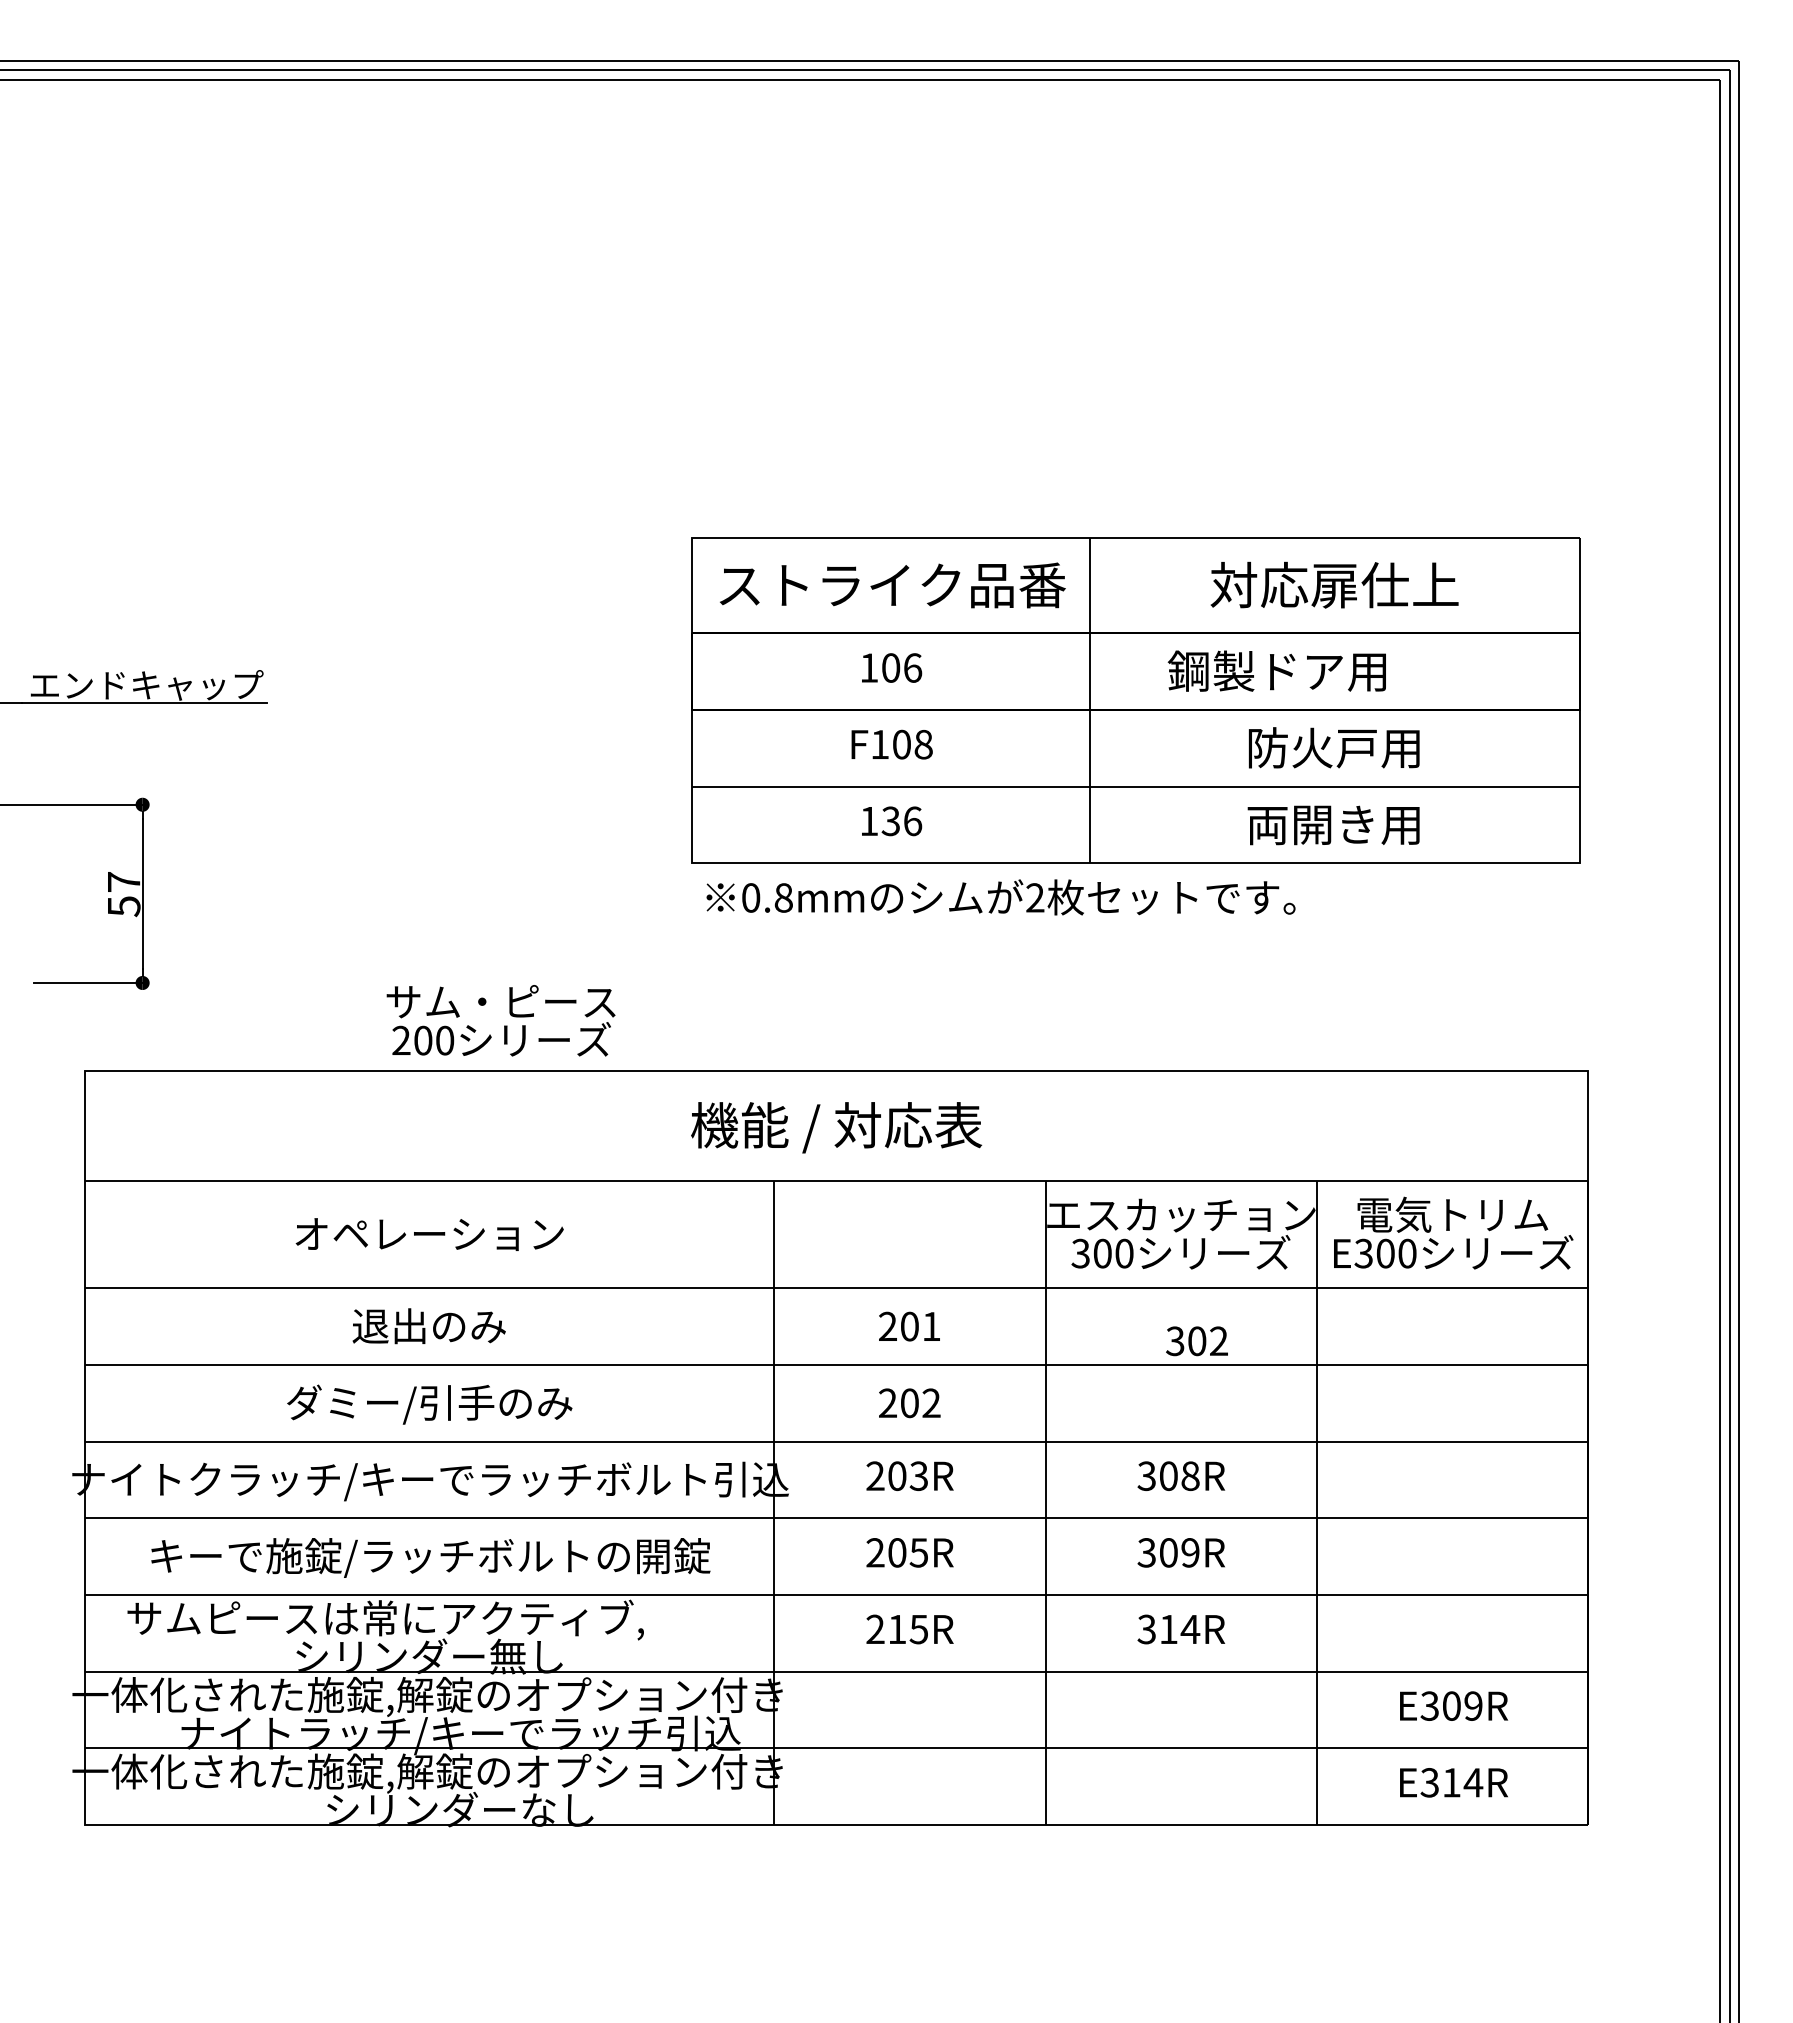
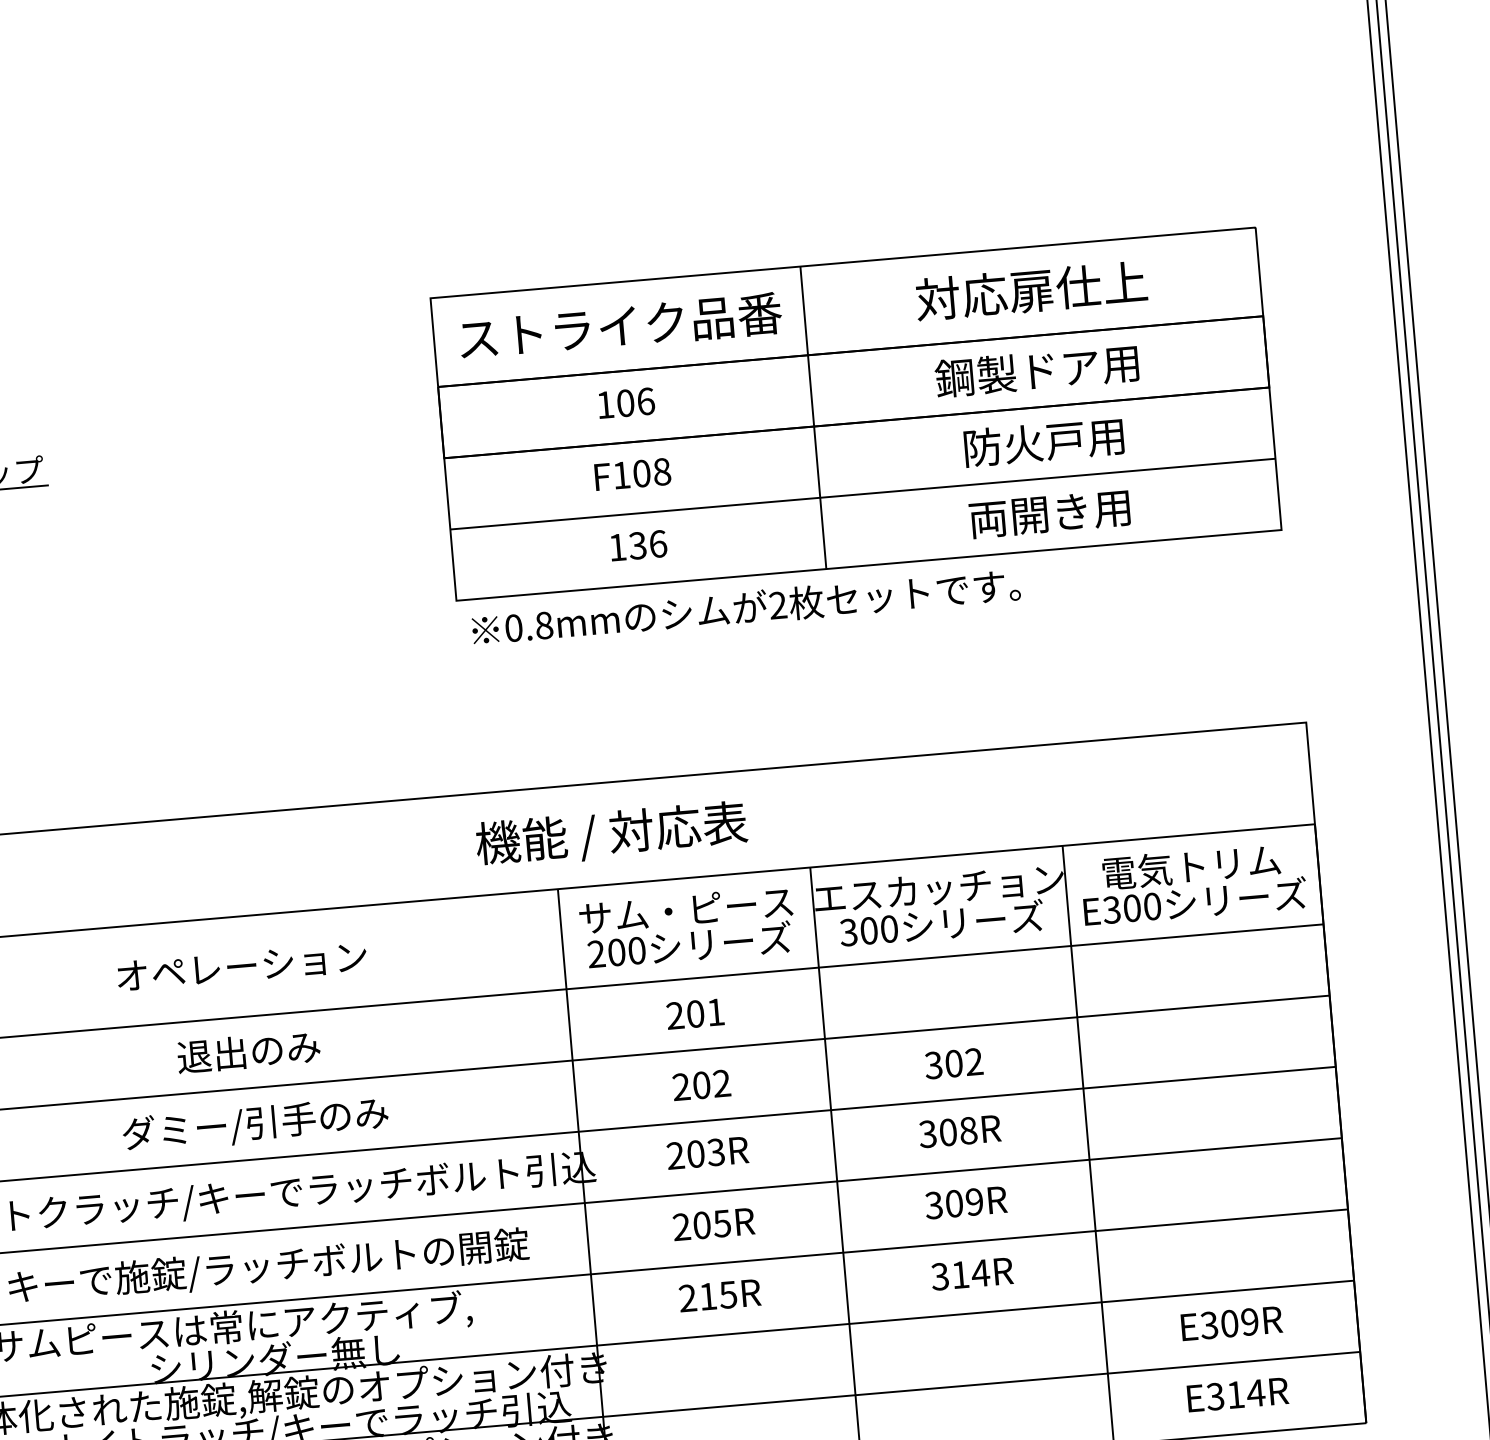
text: (1276, 670) -> (1036, 370), moved
text: (500, 1020) -> (687, 927), moved
text: (1196, 1341) -> (953, 1063), moved

